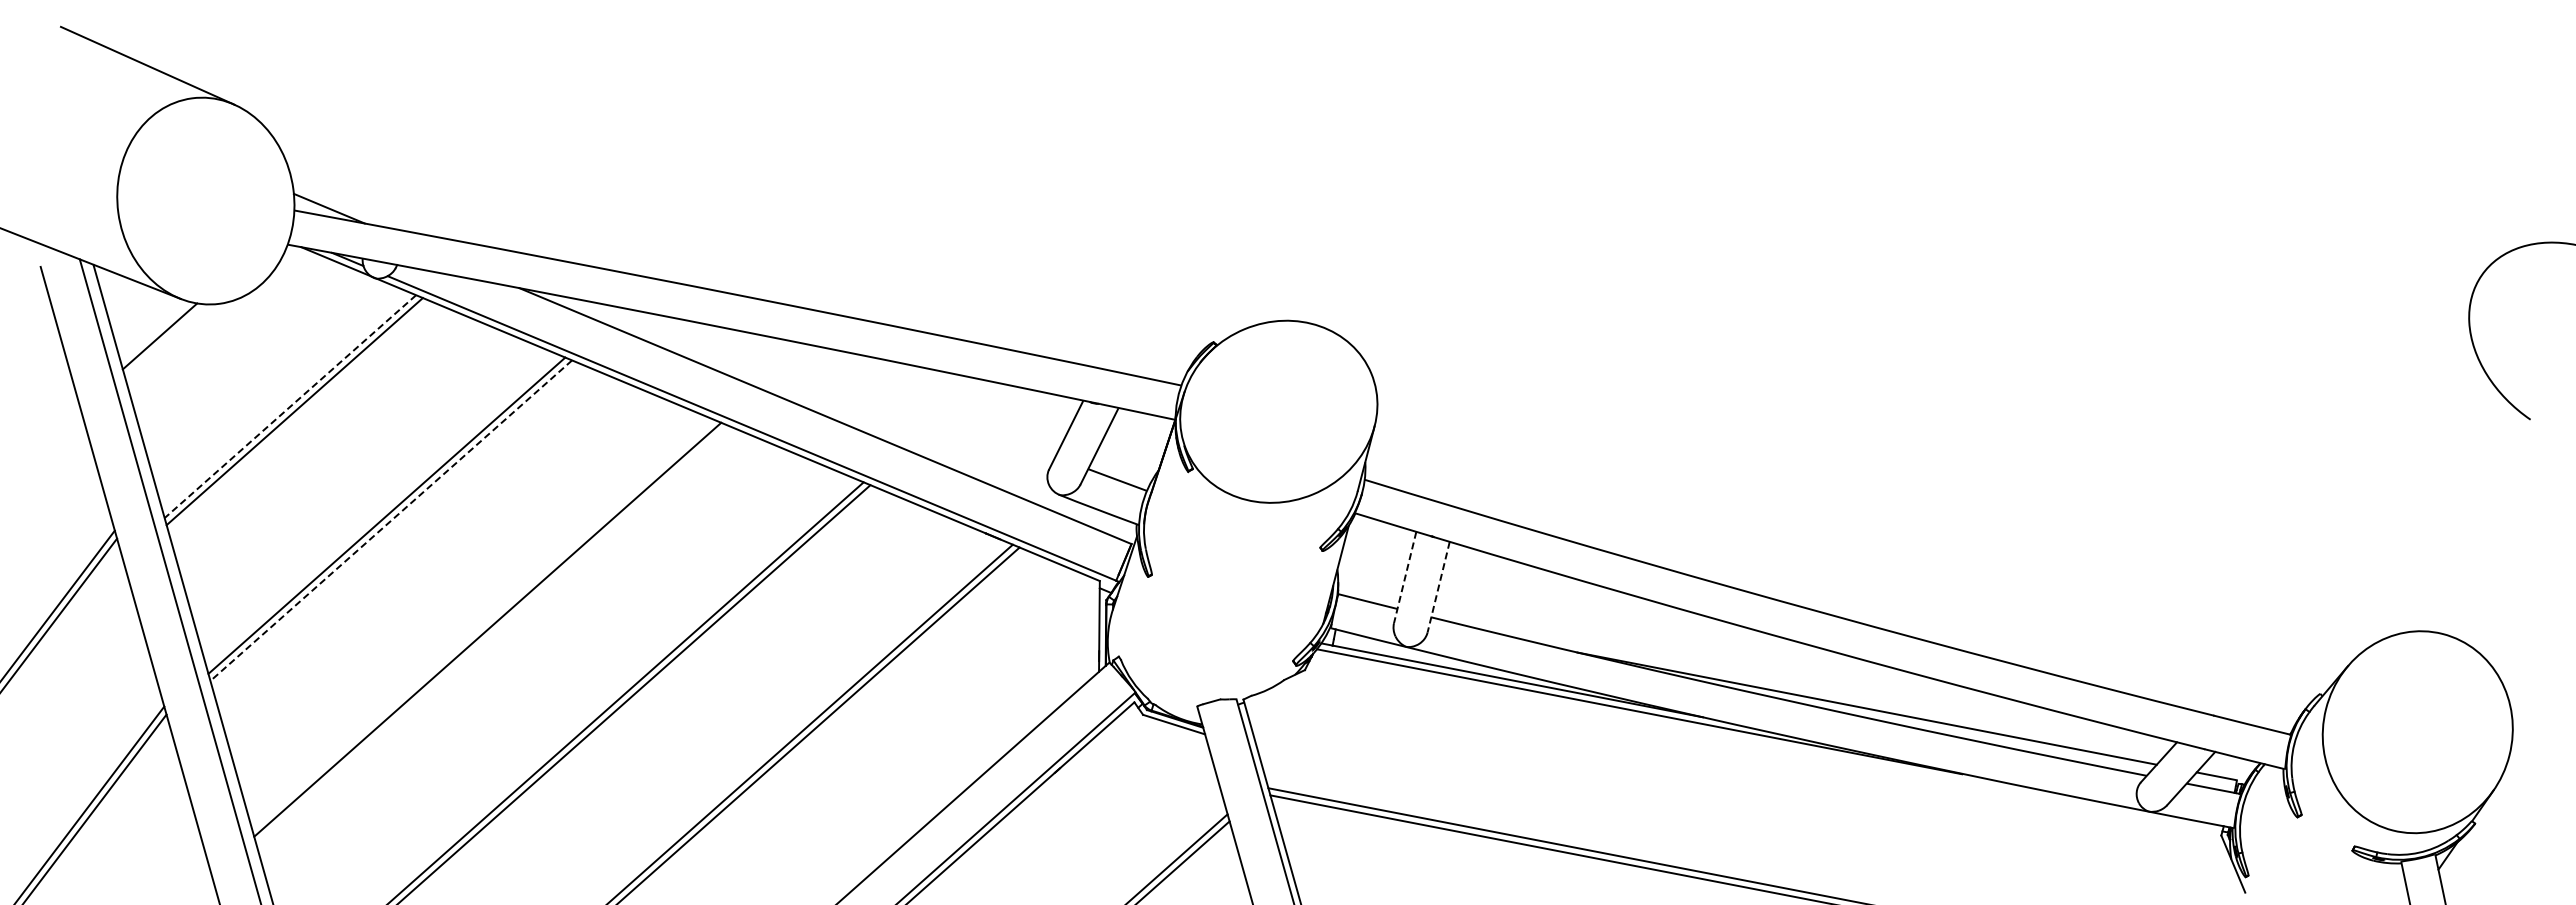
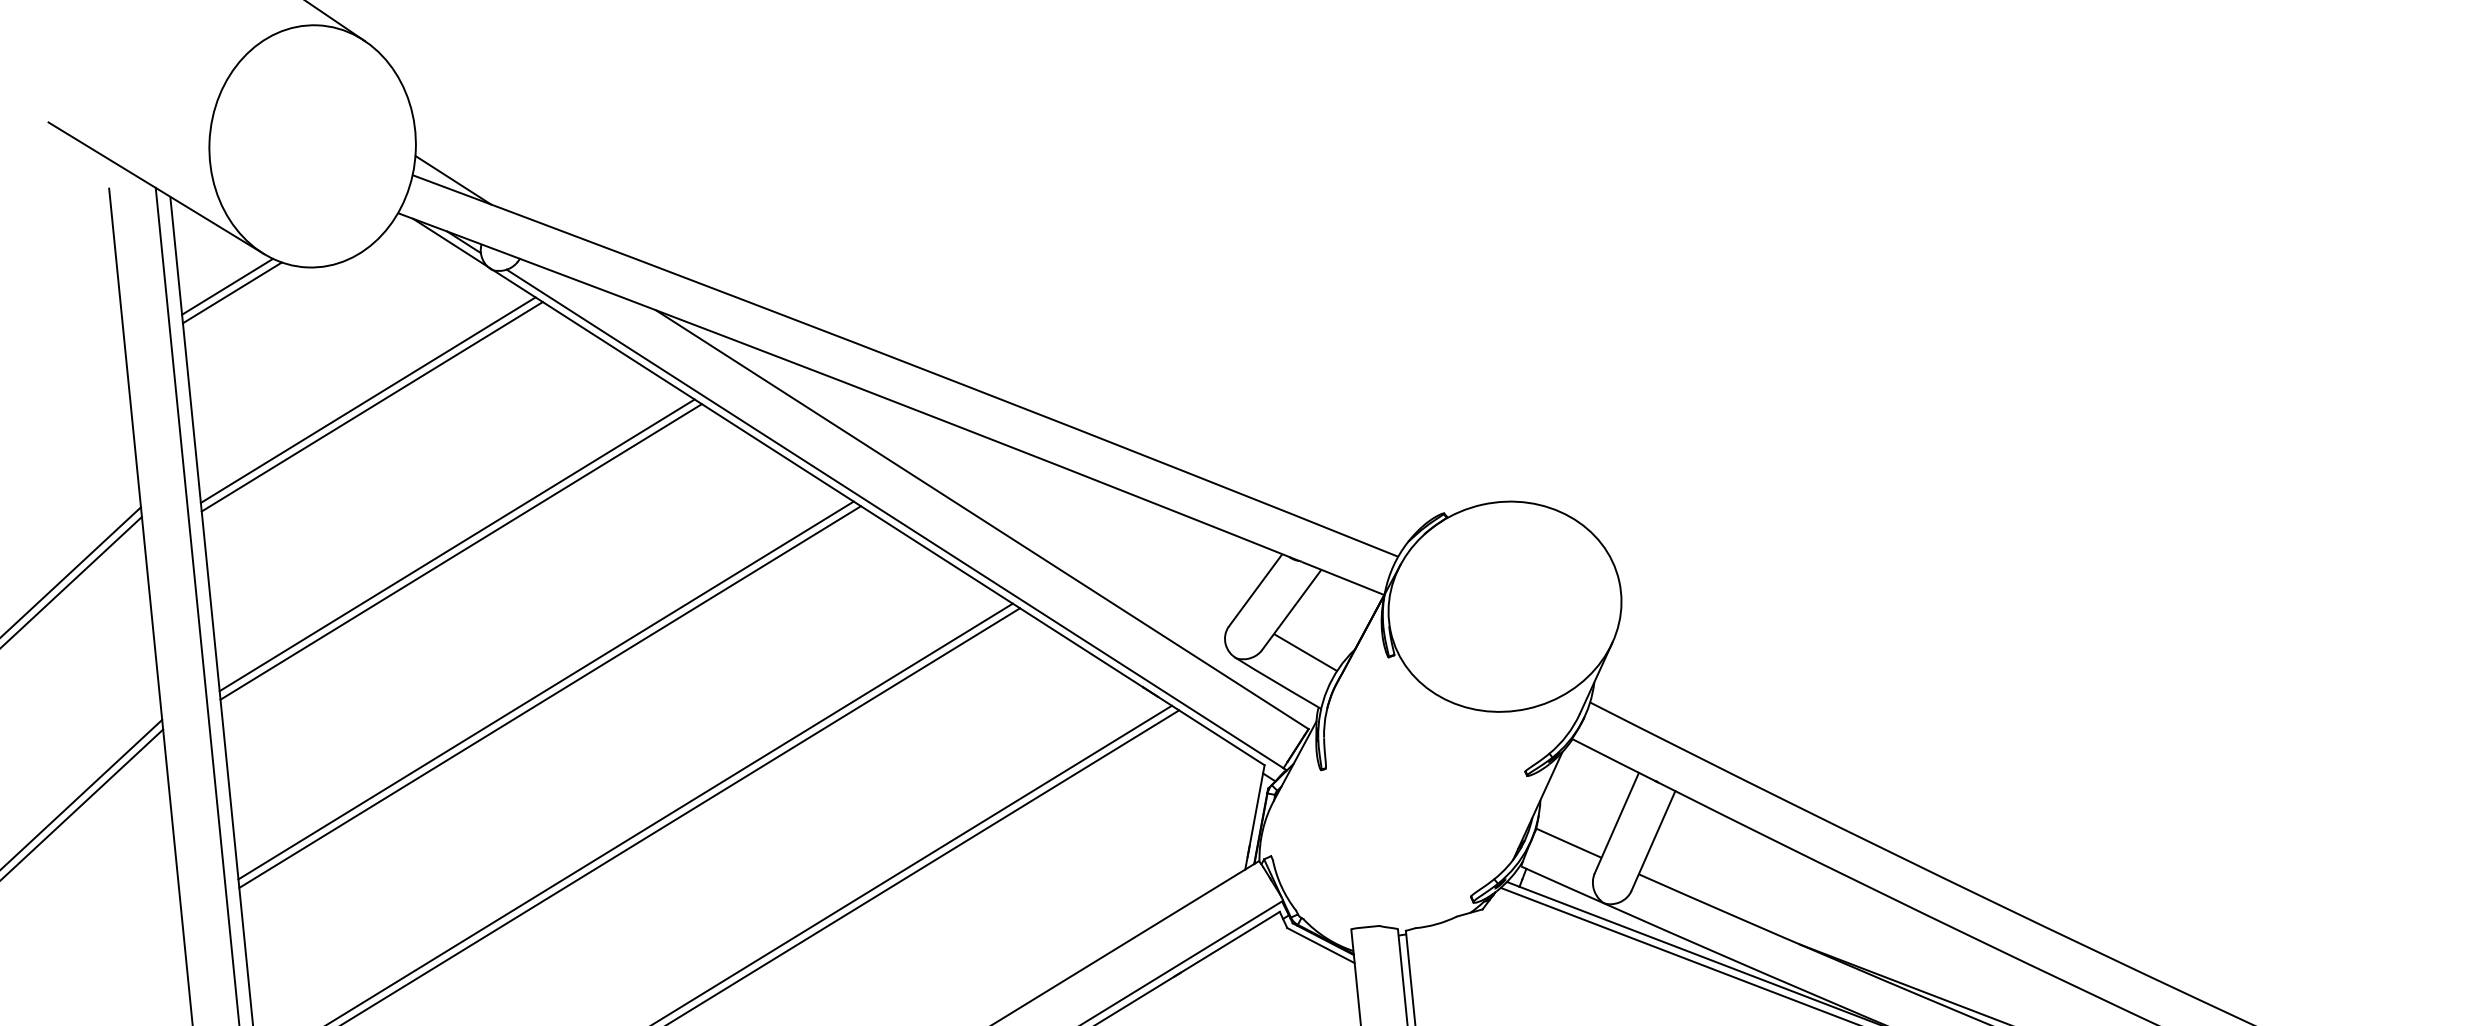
line: (154, 331) -> (227, 286), added
line: (290, 406) -> (368, 400), dashed -> solid
line: (391, 520) -> (461, 551), dashed -> solid
line: (1405, 578) -> (1617, 824), dashed -> solid
line: (1438, 587) -> (1653, 841), dashed -> solid
line: (483, 624) -> (546, 690), added

